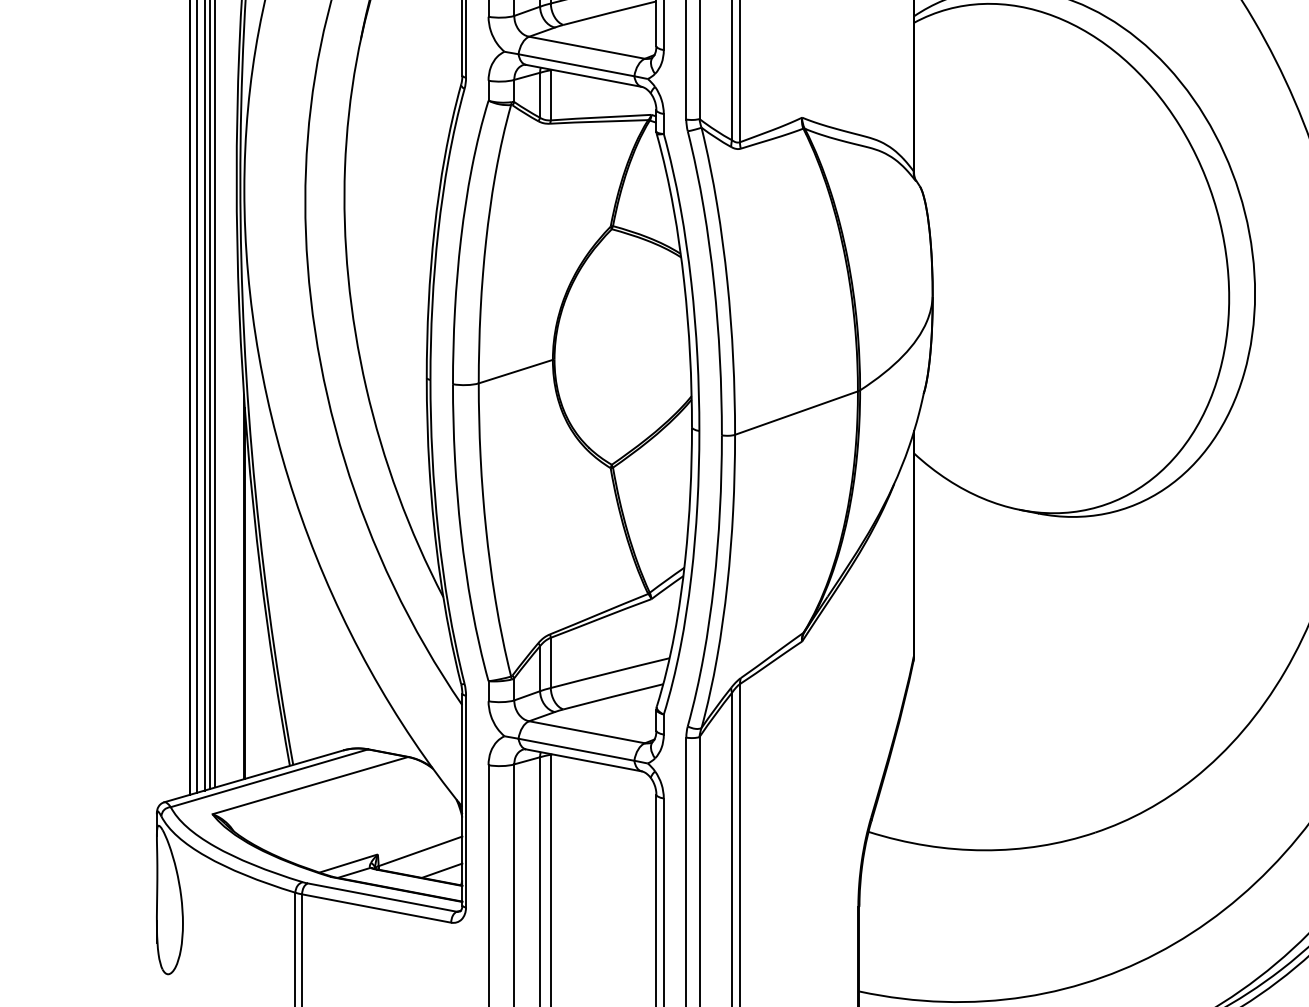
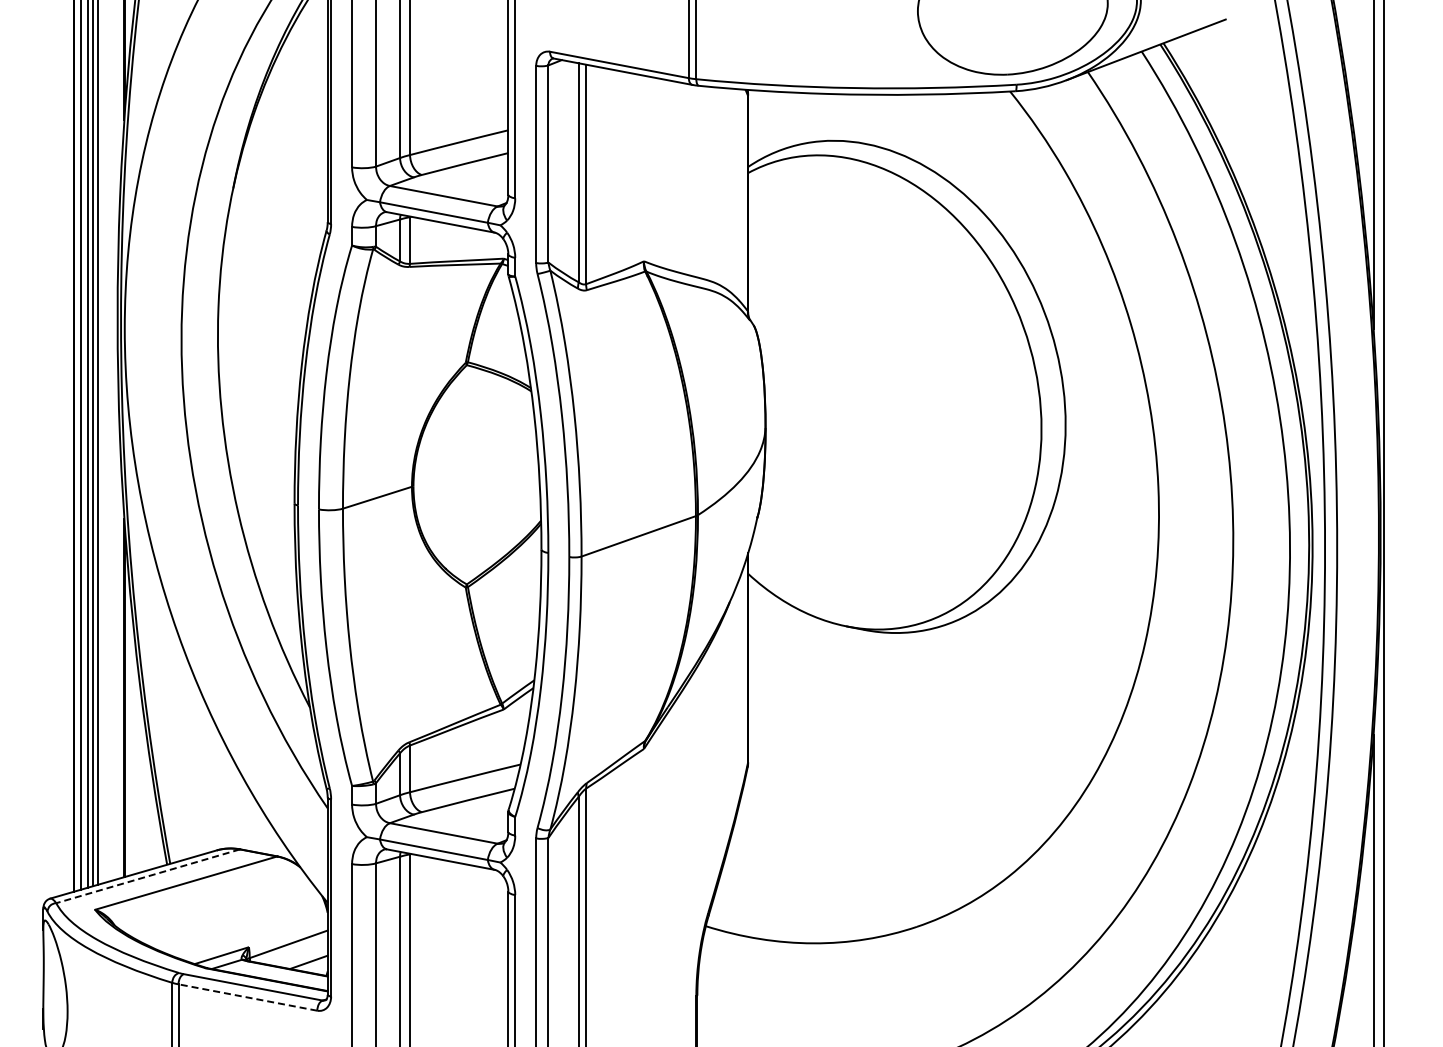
line: (269, 778) -> (148, 876), solid -> dashed
line: (376, 908) -> (247, 997), solid -> dashed

